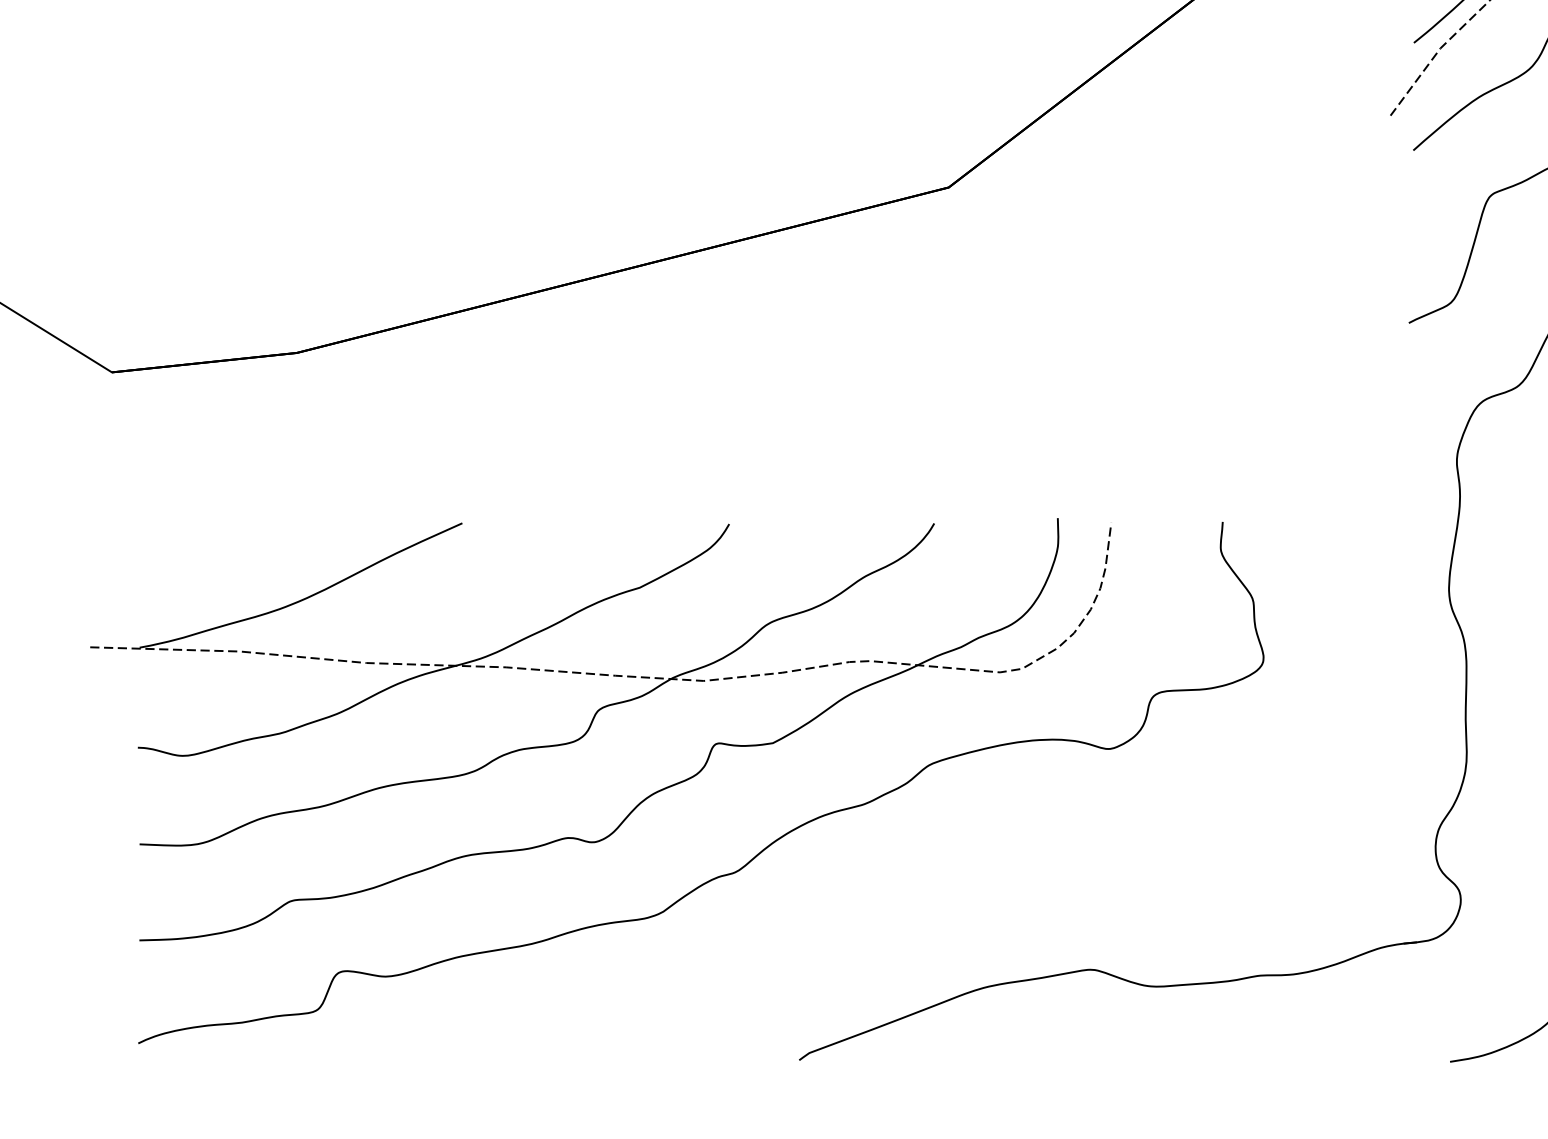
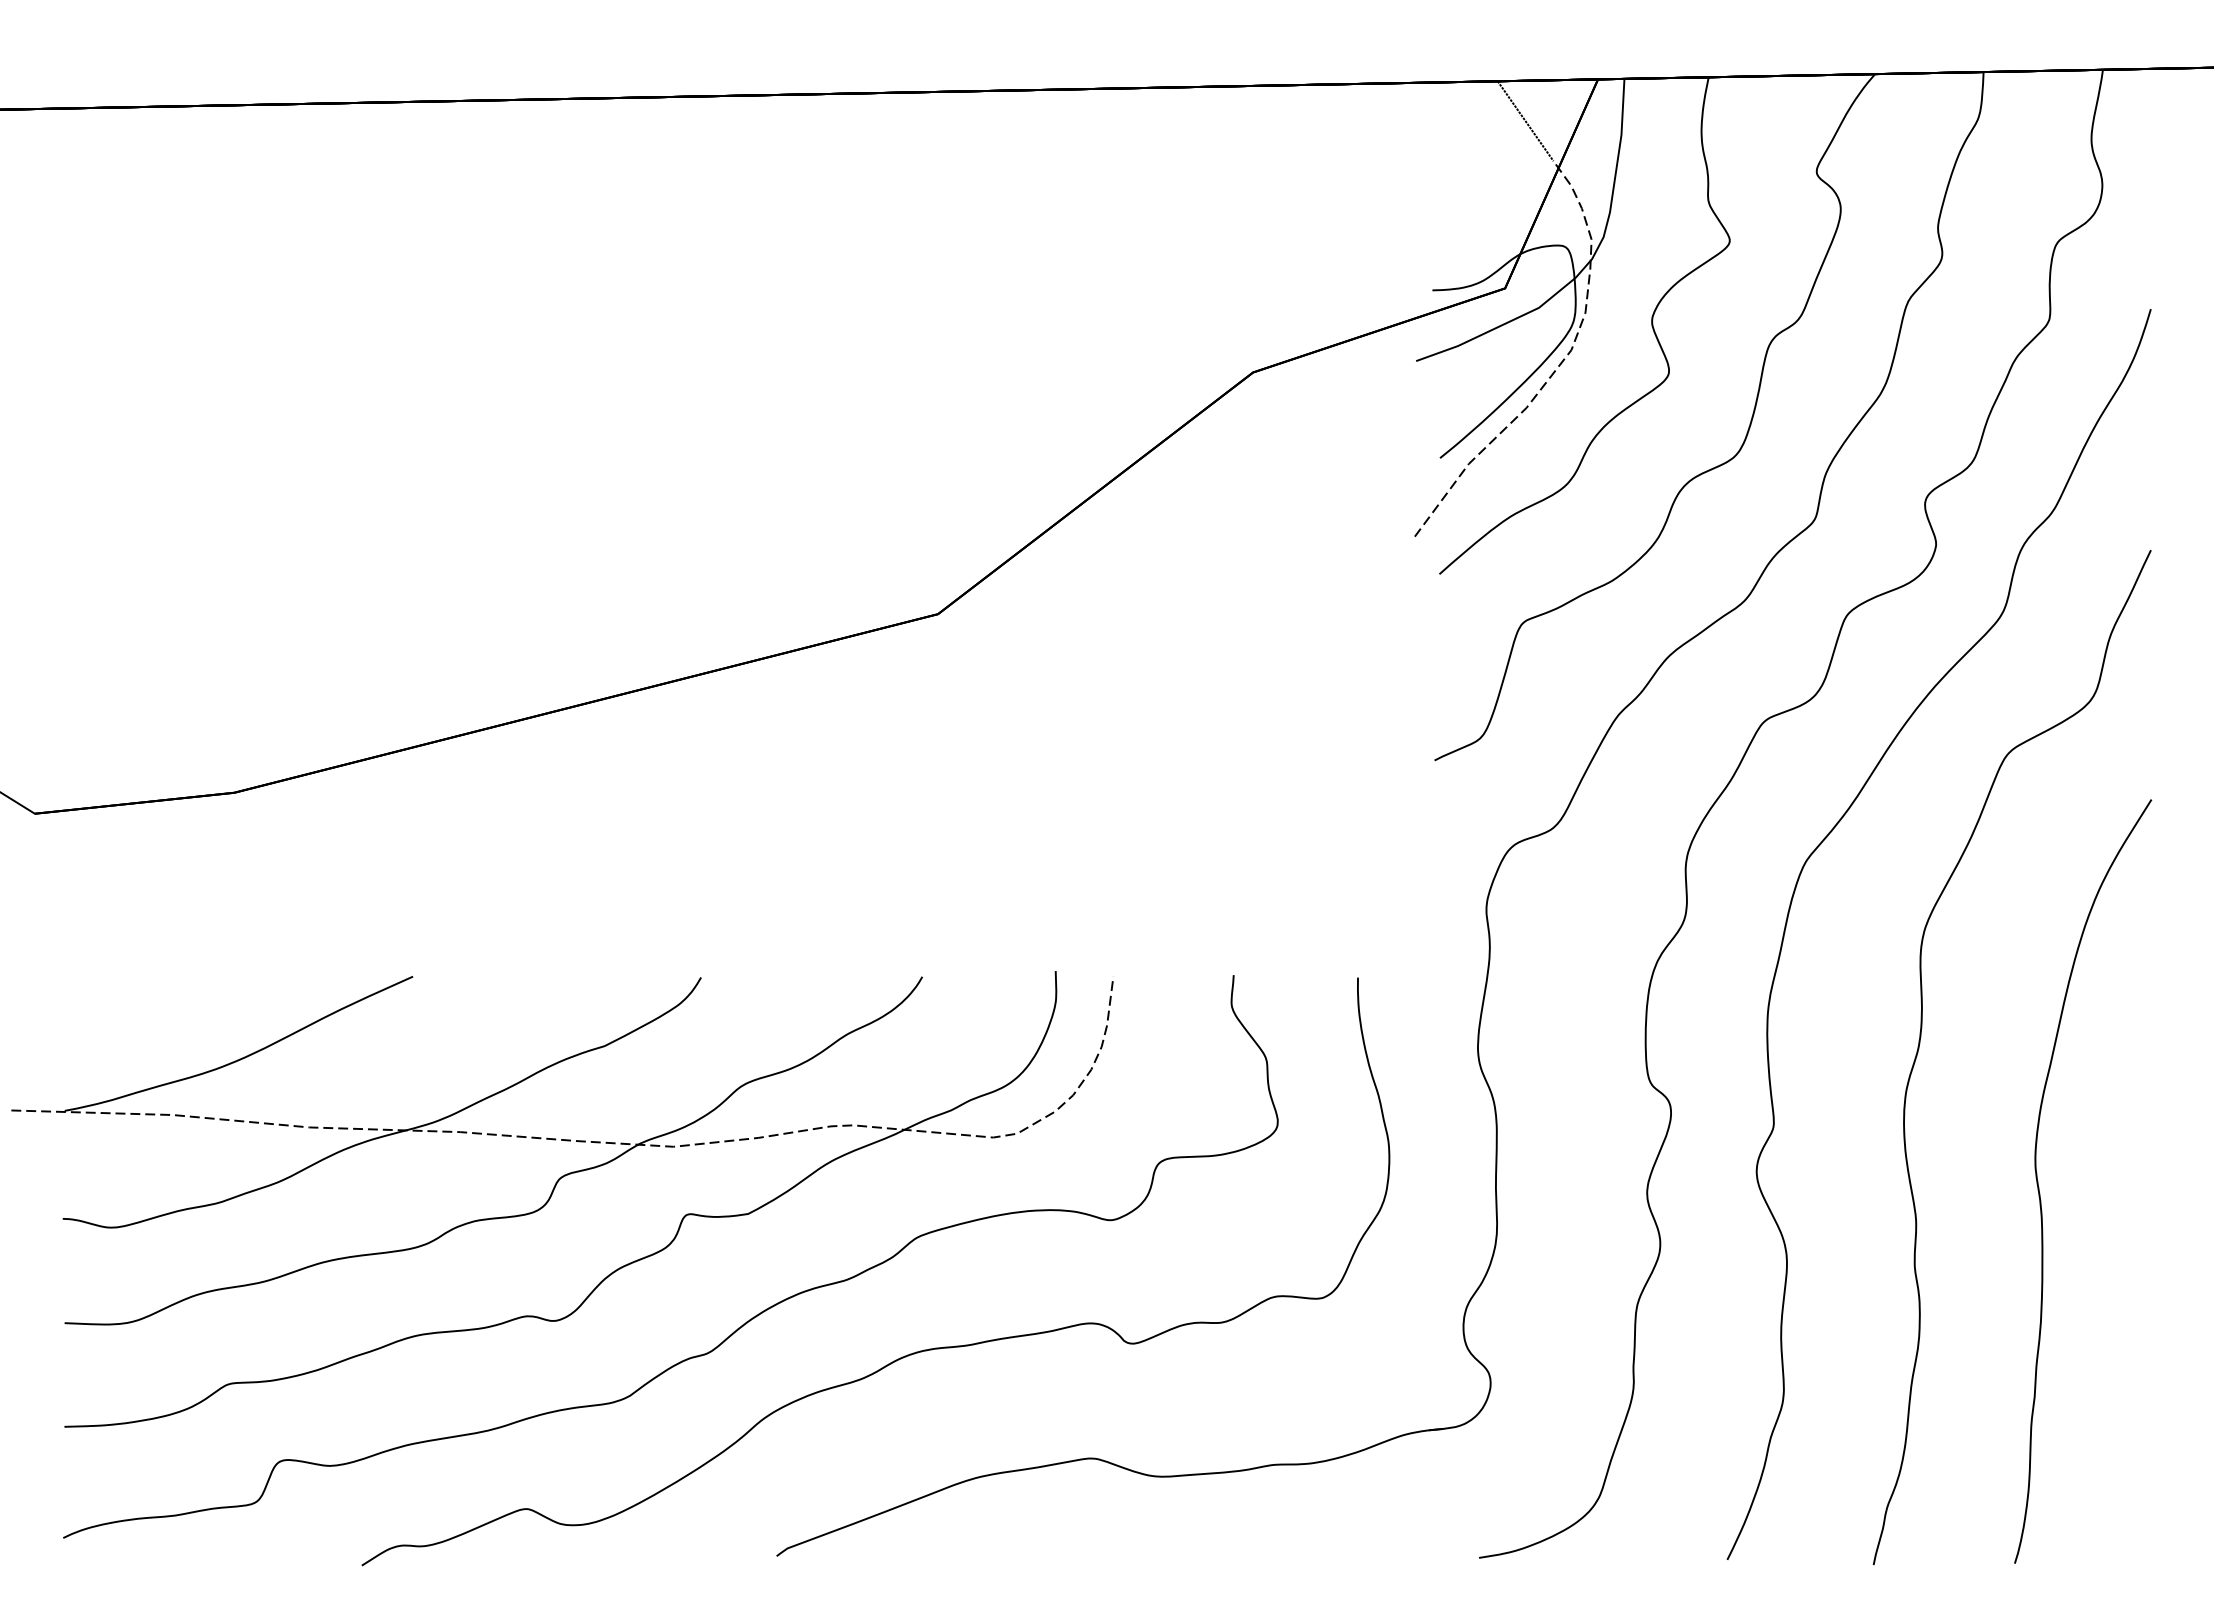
part: (917, 874) -> (904, 1355), added

